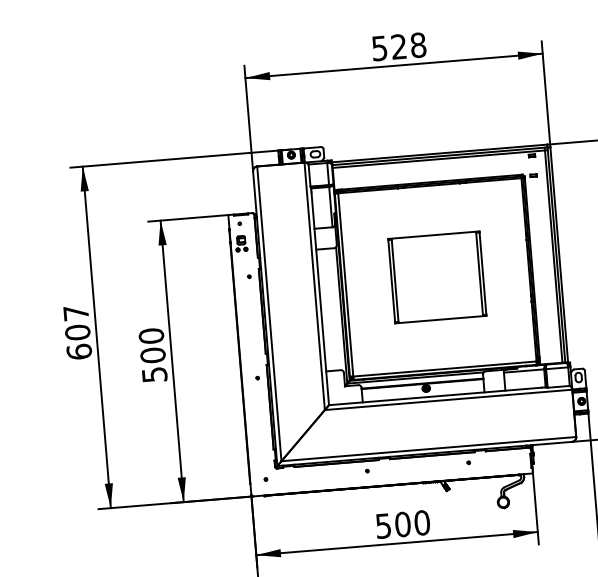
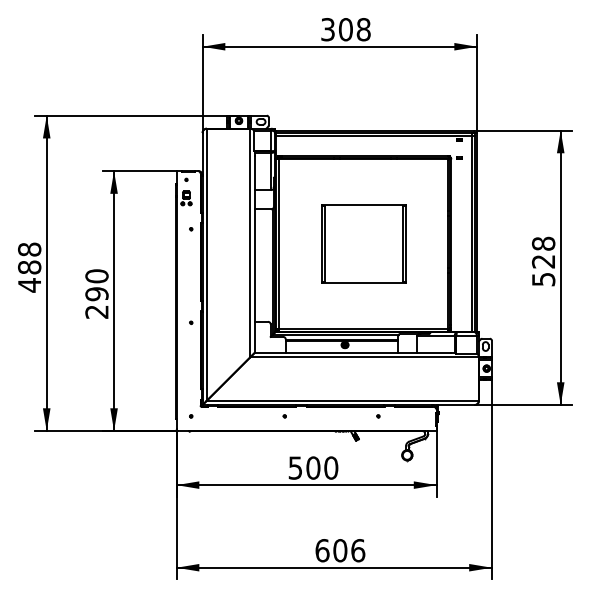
text: (389, 47) -> (337, 29), 528 -> 308
text: (77, 332) -> (29, 267), 607 -> 488
text: (153, 364) -> (96, 302), 500 -> 290

